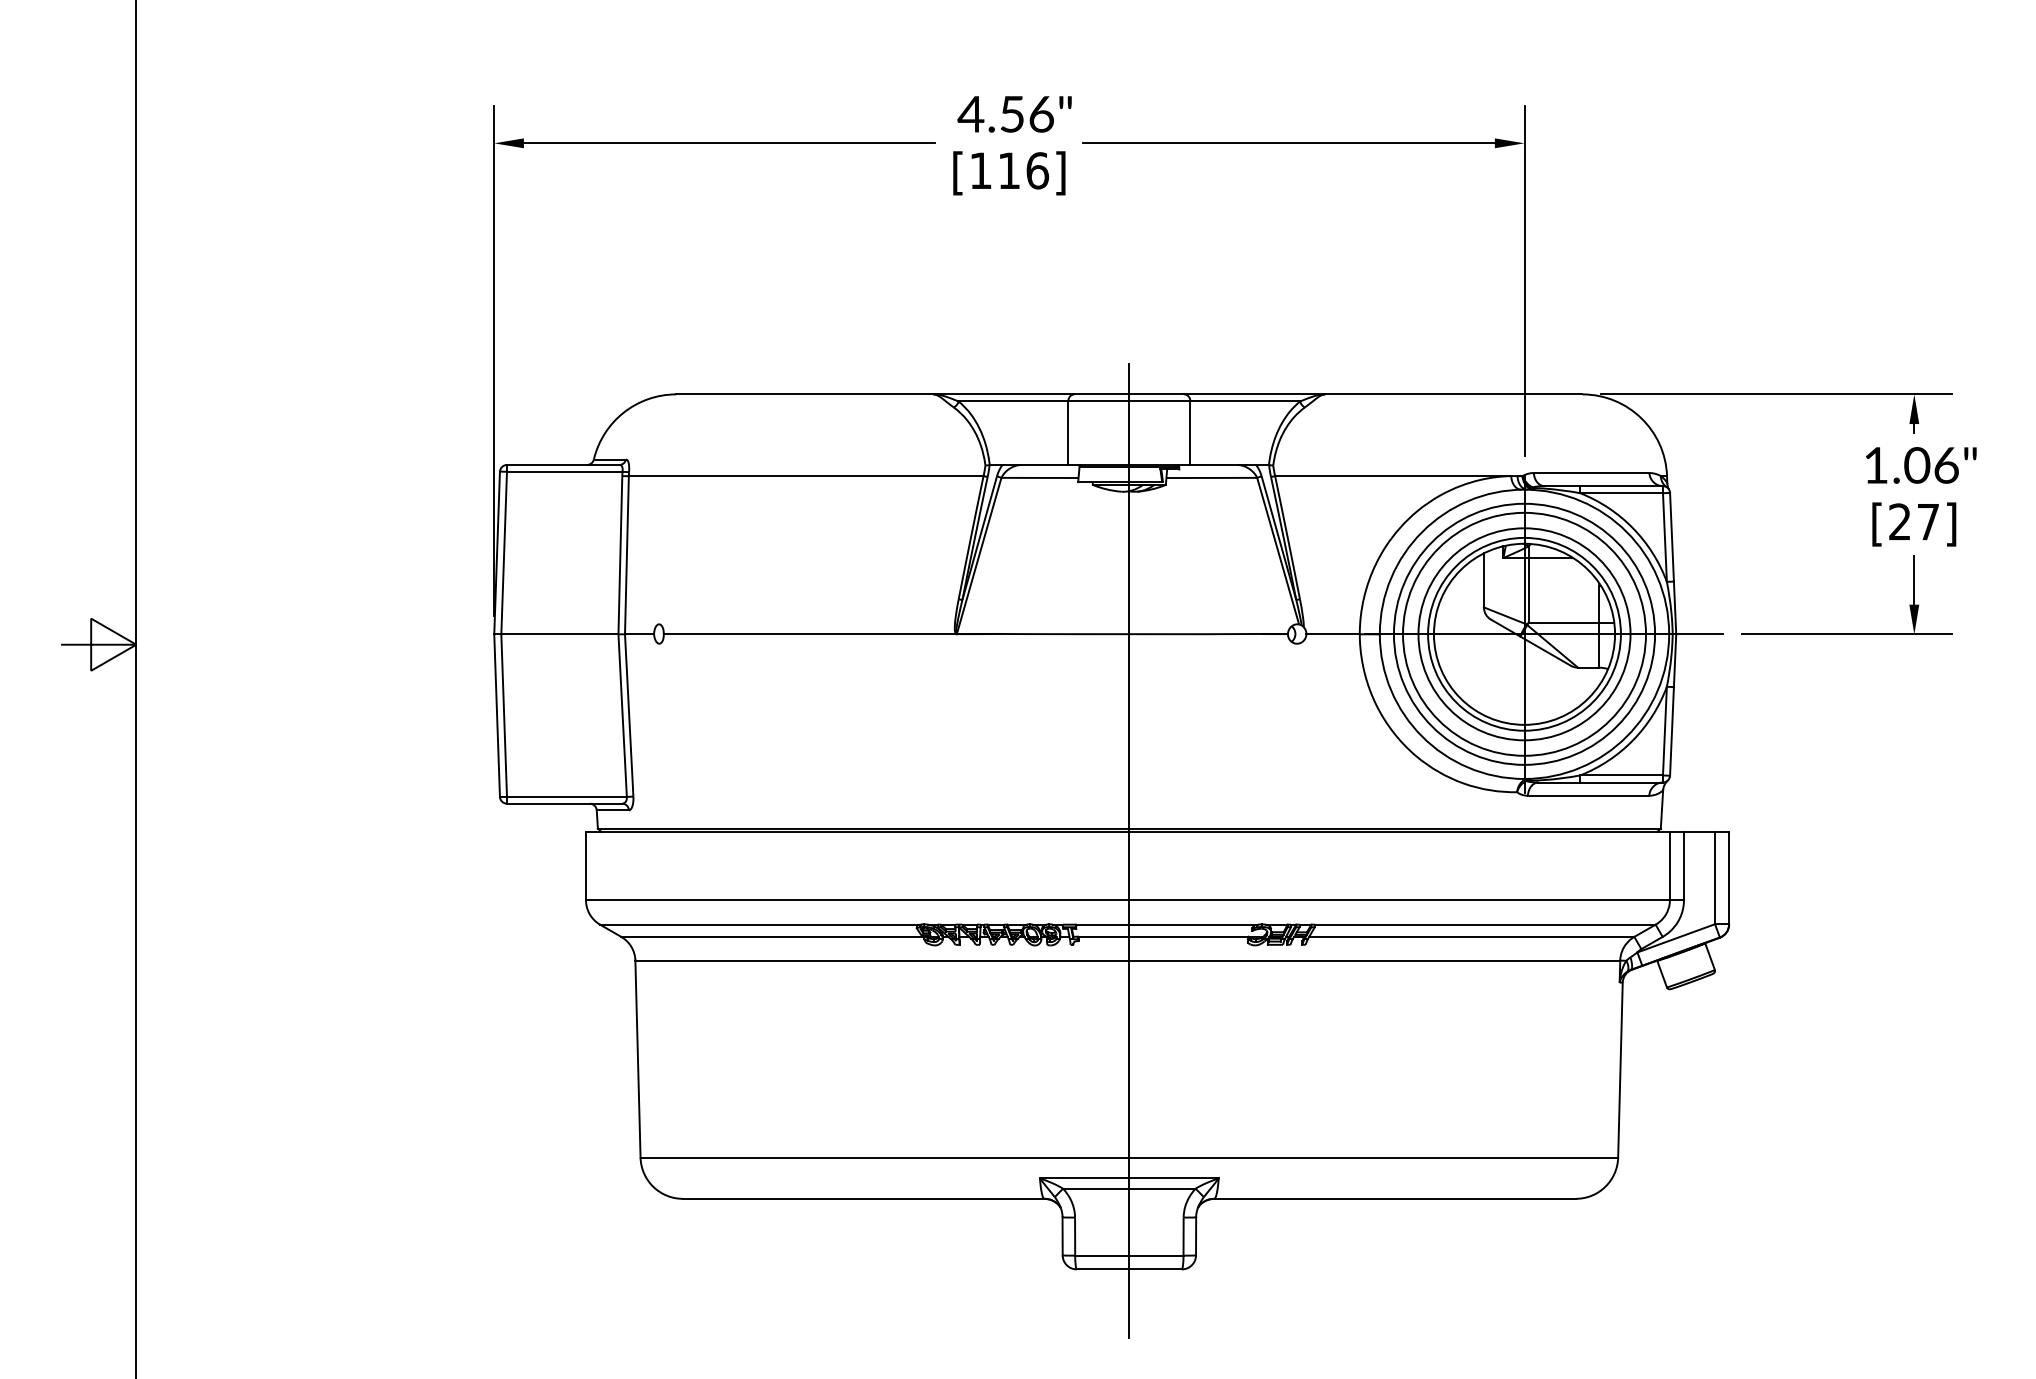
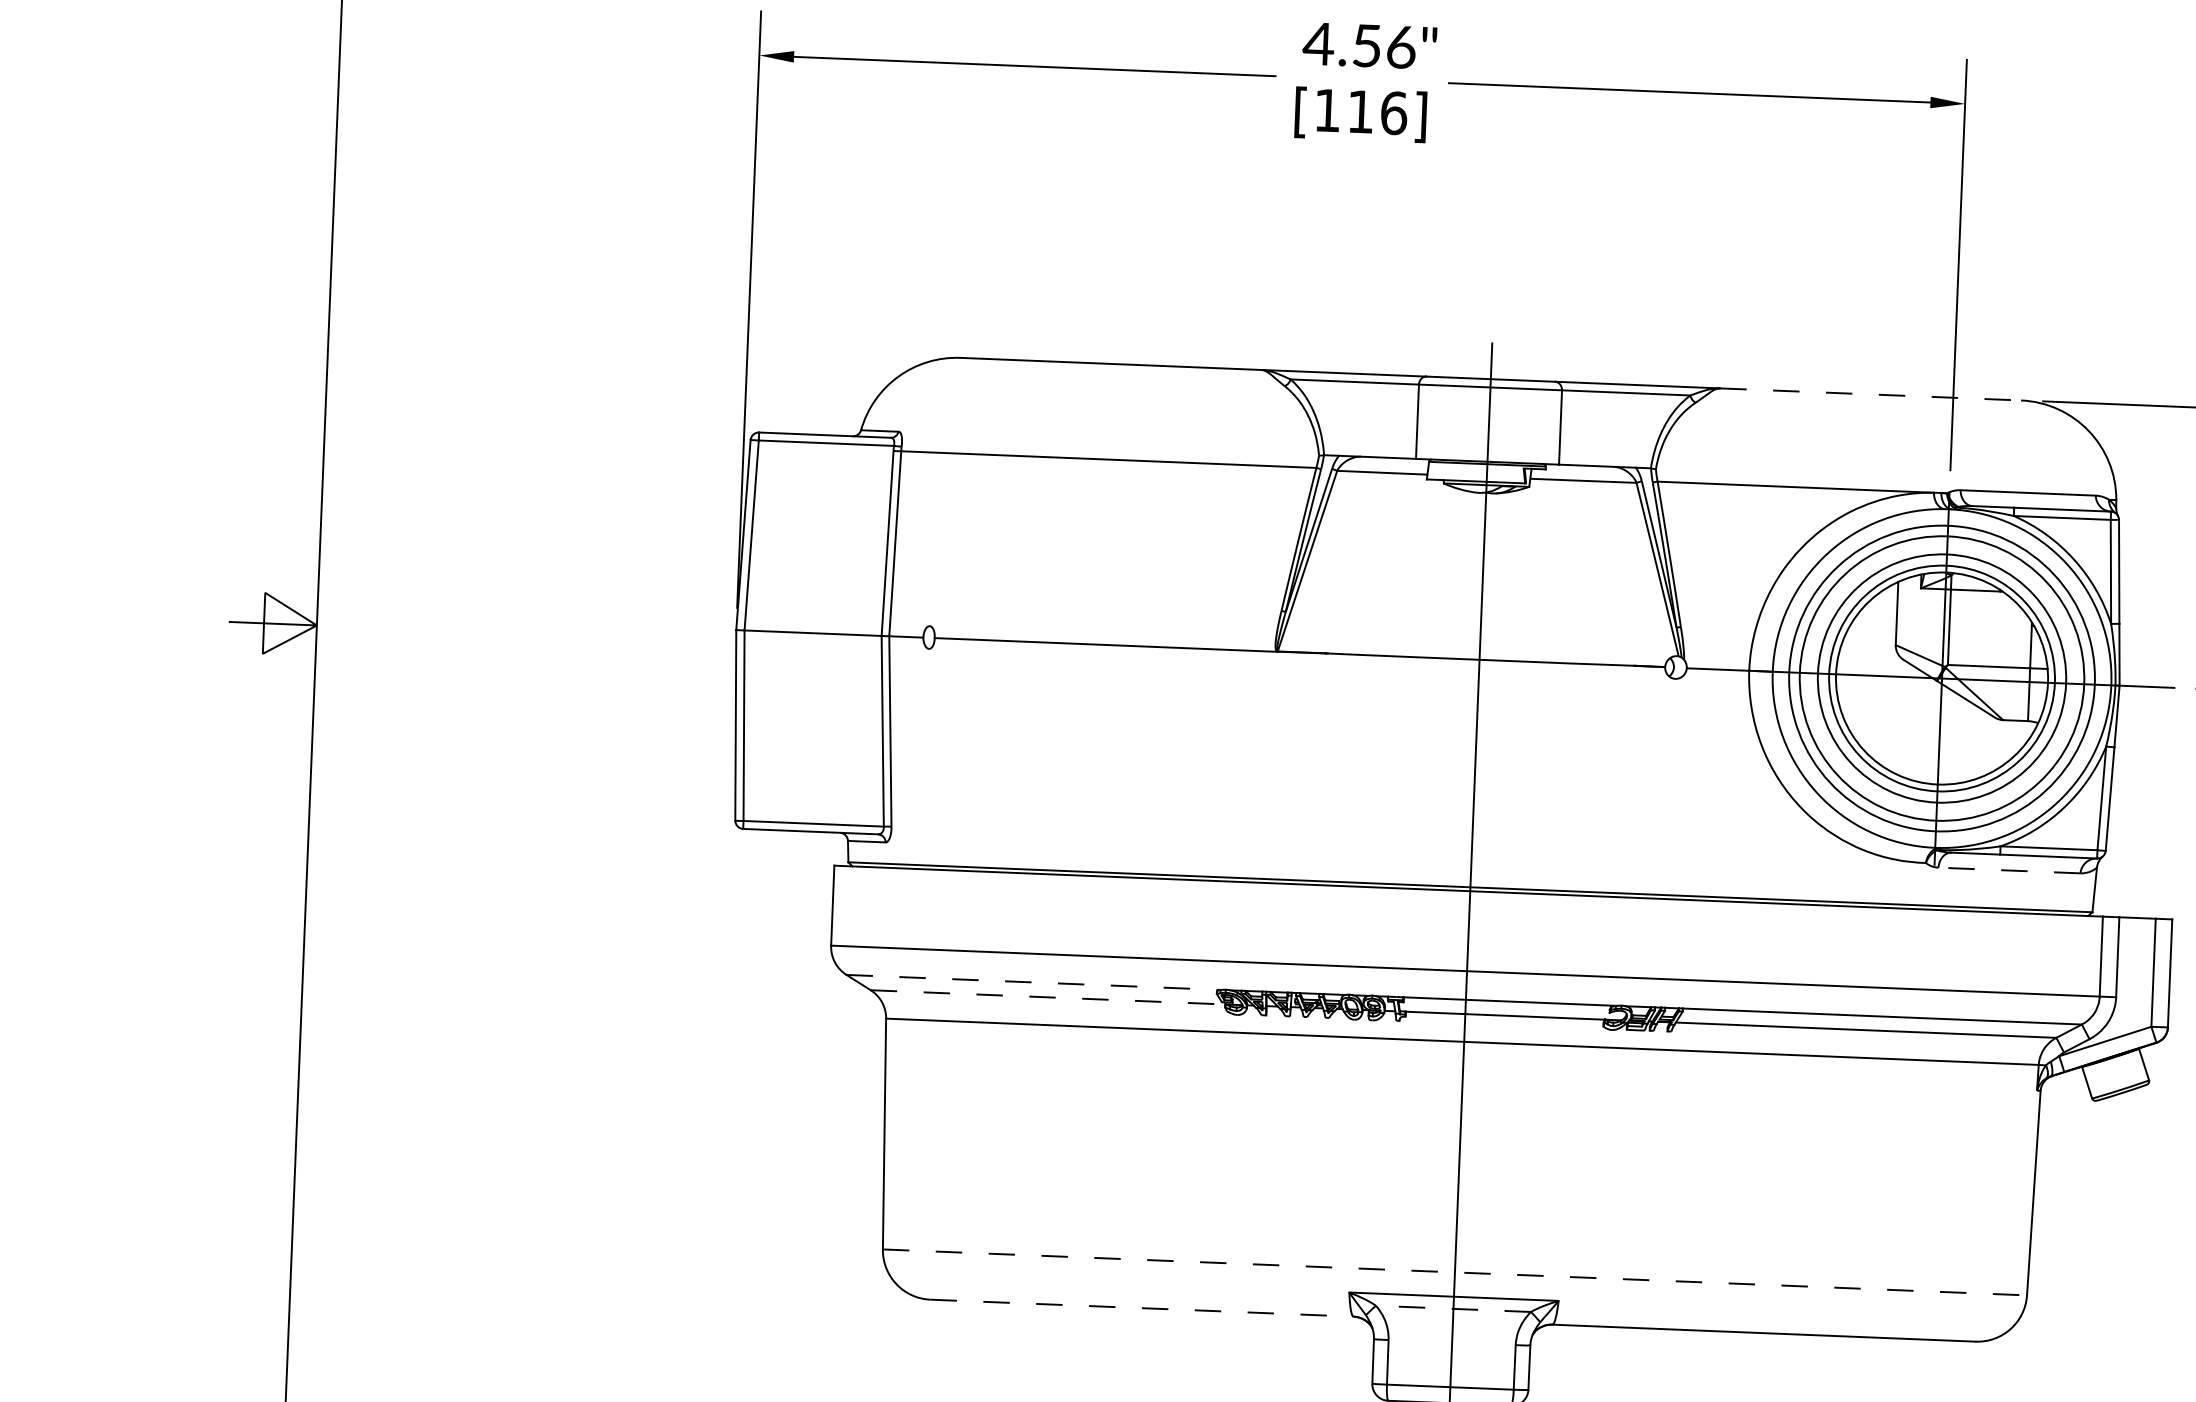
line: (1453, 394) -> (1870, 394), solid -> dashed
line: (1588, 795) -> (2009, 870), solid -> dashed
line: (760, 924) -> (1034, 982), solid -> dashed
line: (773, 936) -> (1048, 996), solid -> dashed
line: (1129, 1157) -> (1455, 1272), solid -> dashed
line: (1128, 1188) -> (1452, 1308), solid -> dashed
line: (863, 1198) -> (1141, 1307), solid -> dashed

